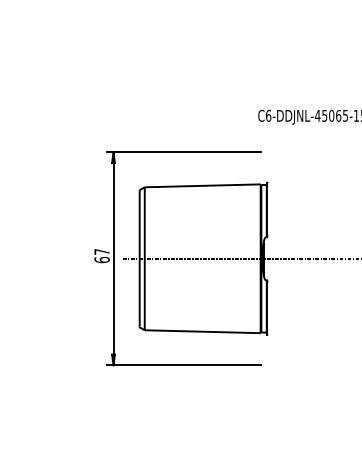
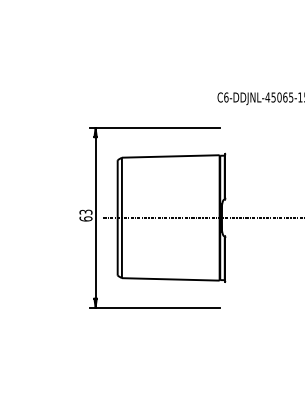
text: (101, 251) -> (85, 211), 67 -> 63

